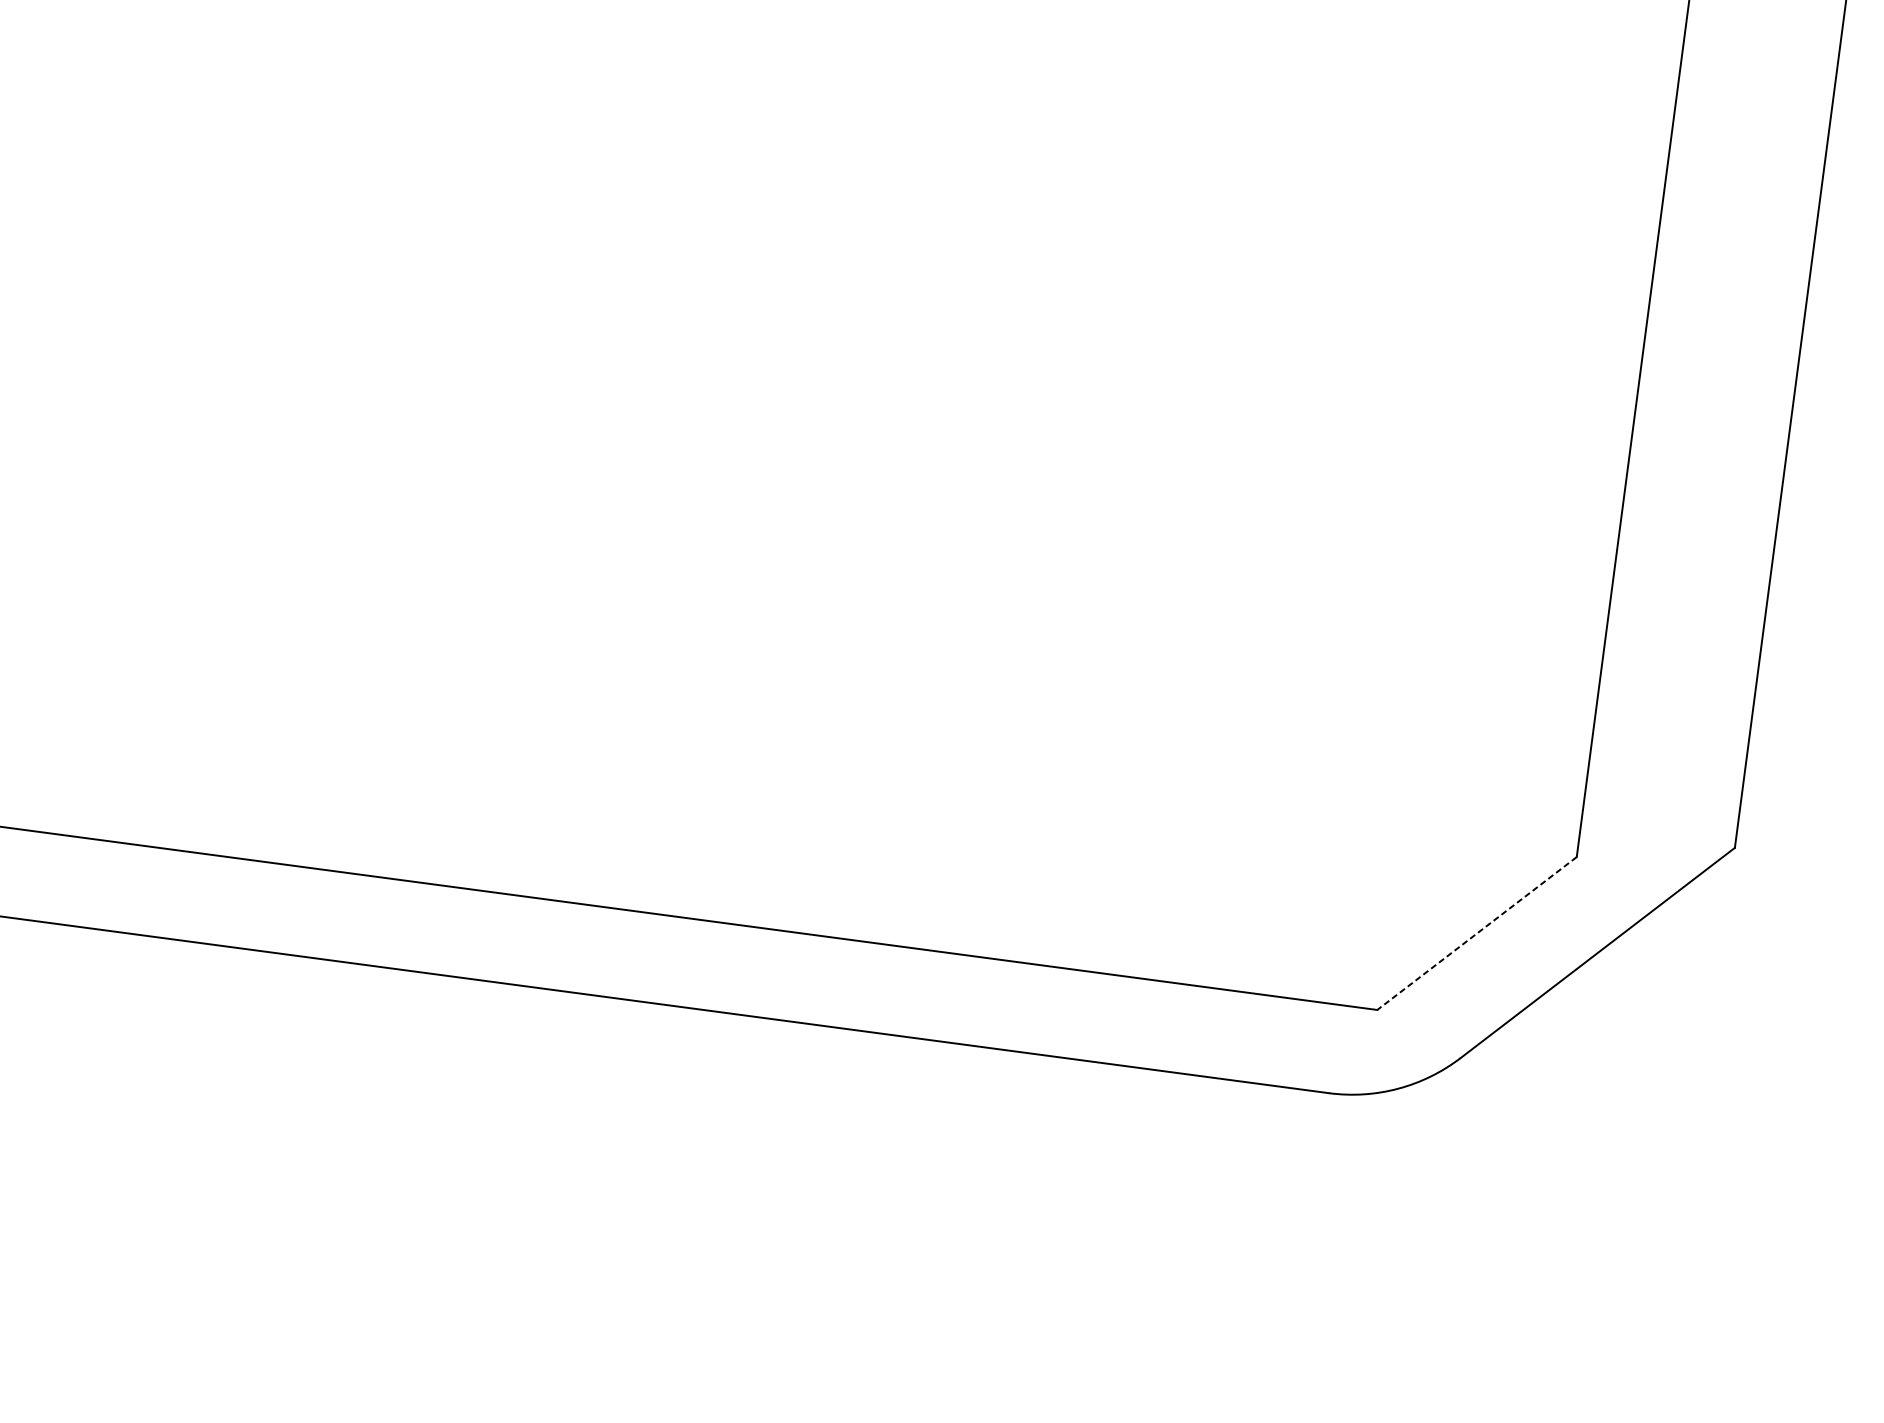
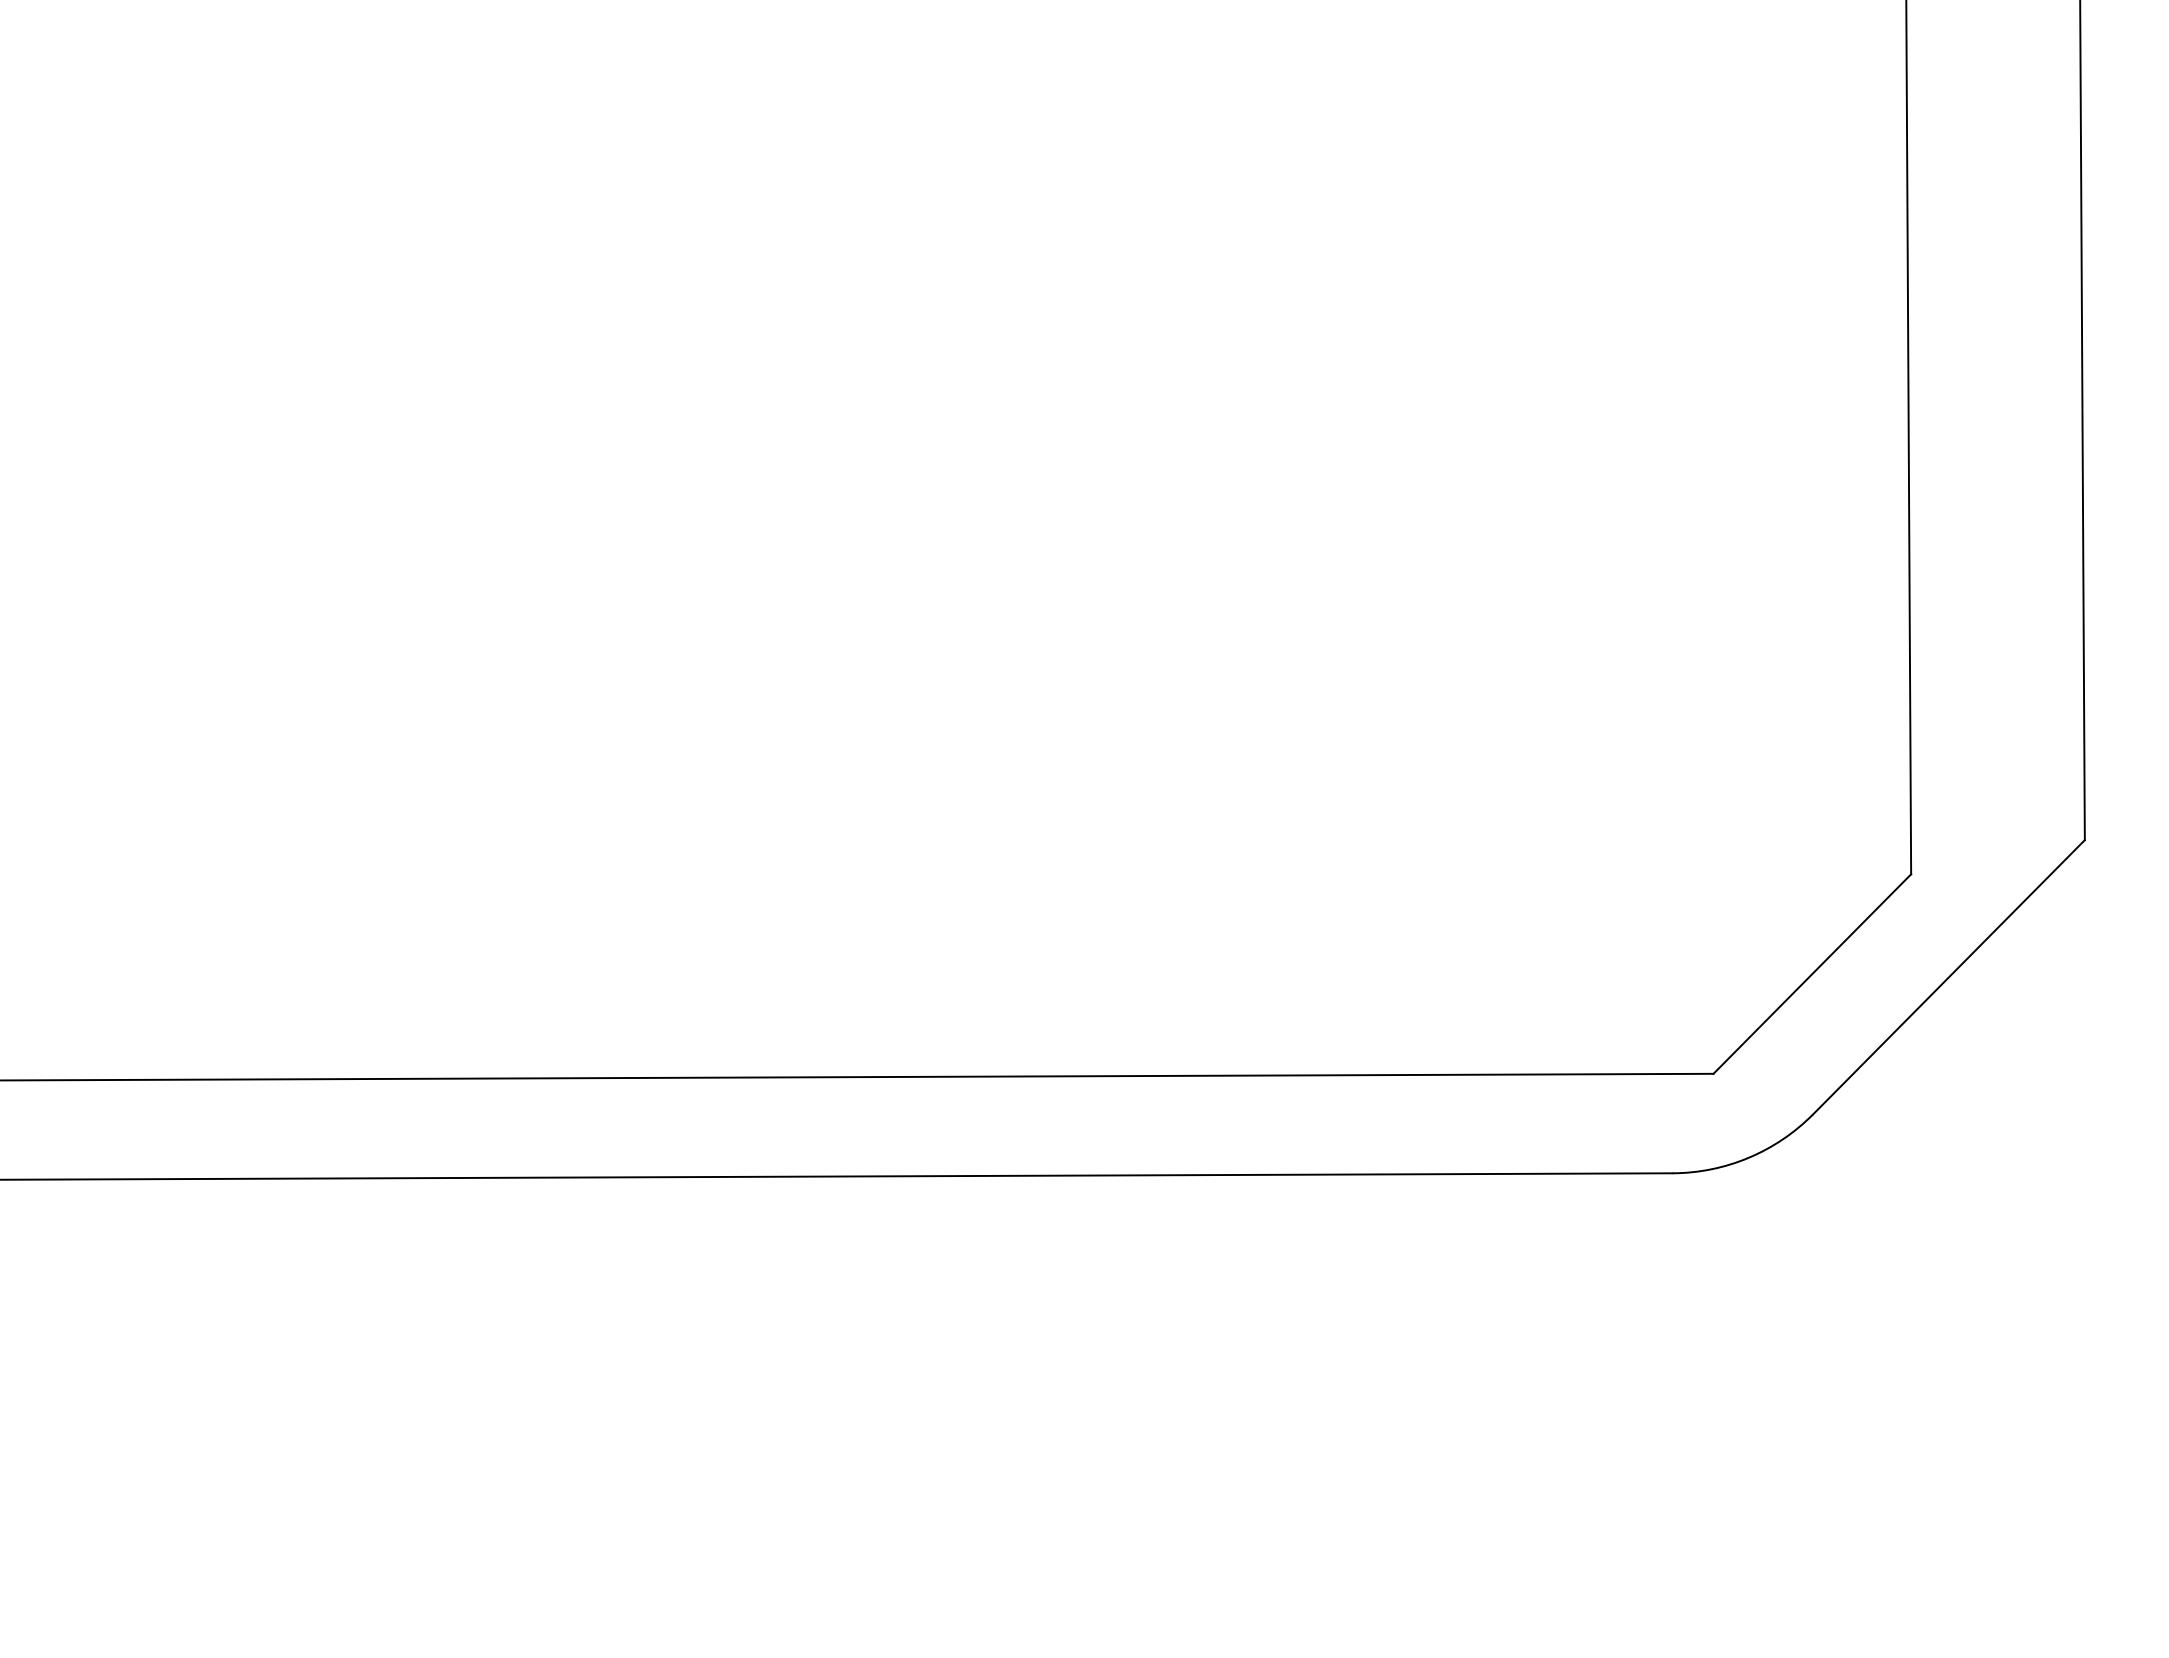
line: (1476, 933) -> (1811, 974), dashed -> solid

